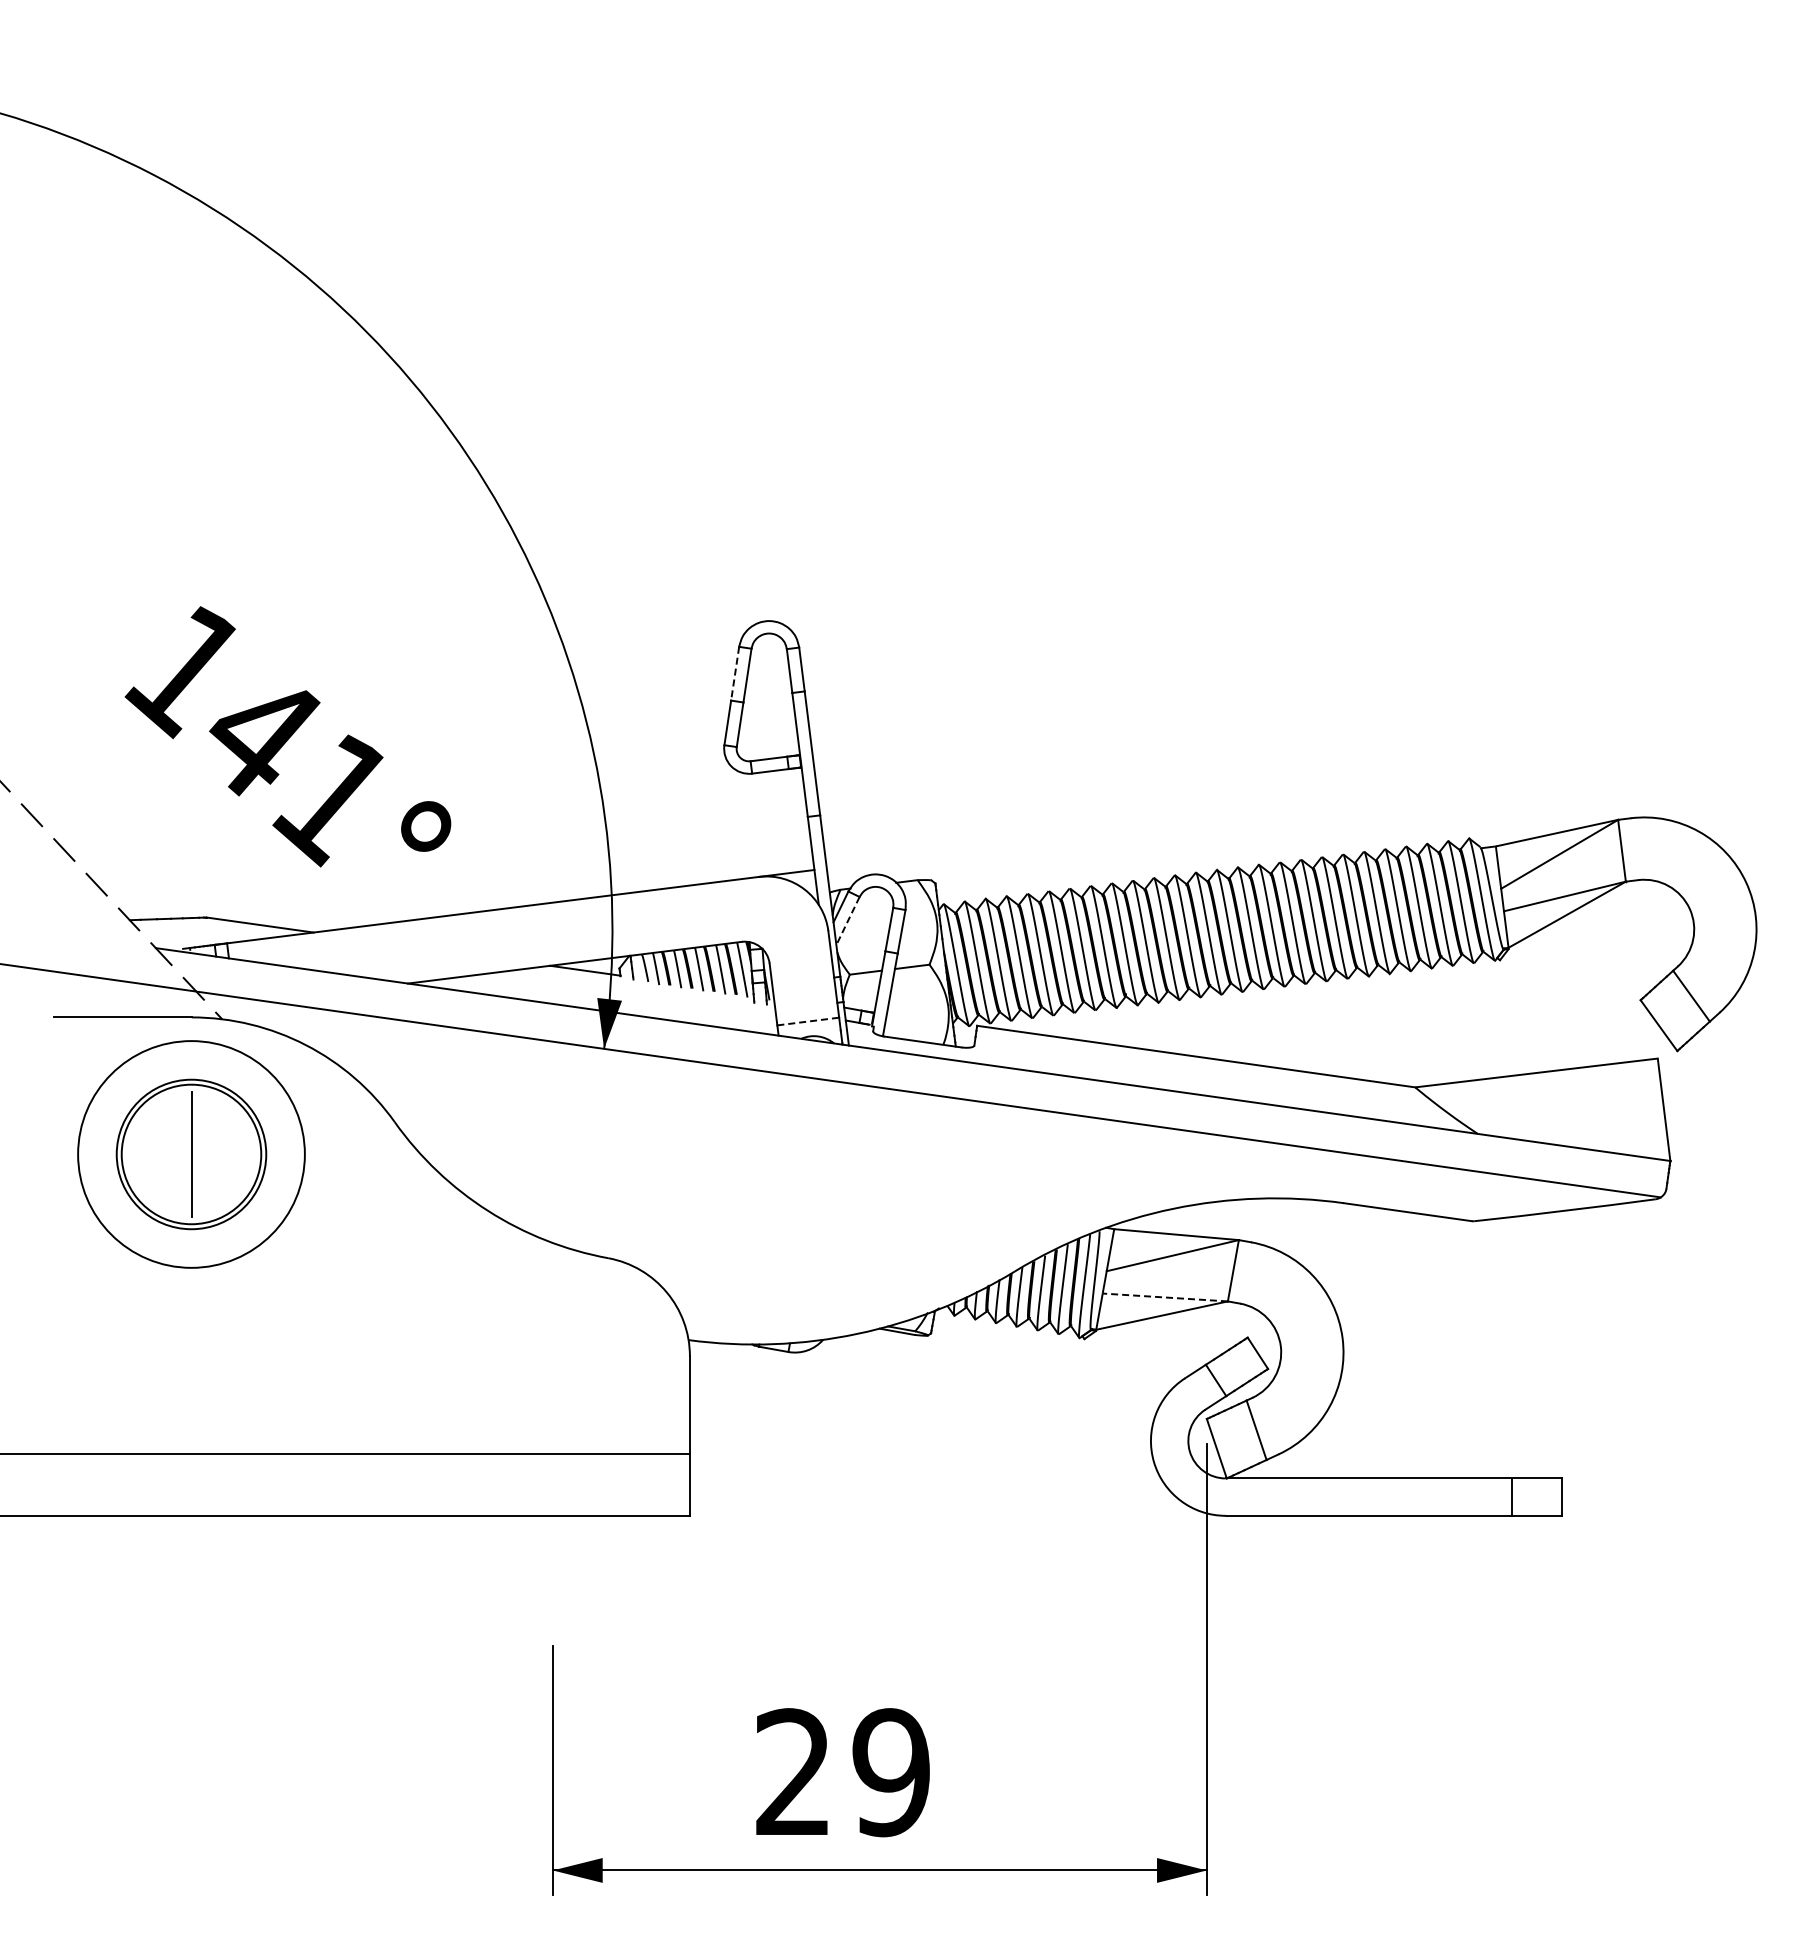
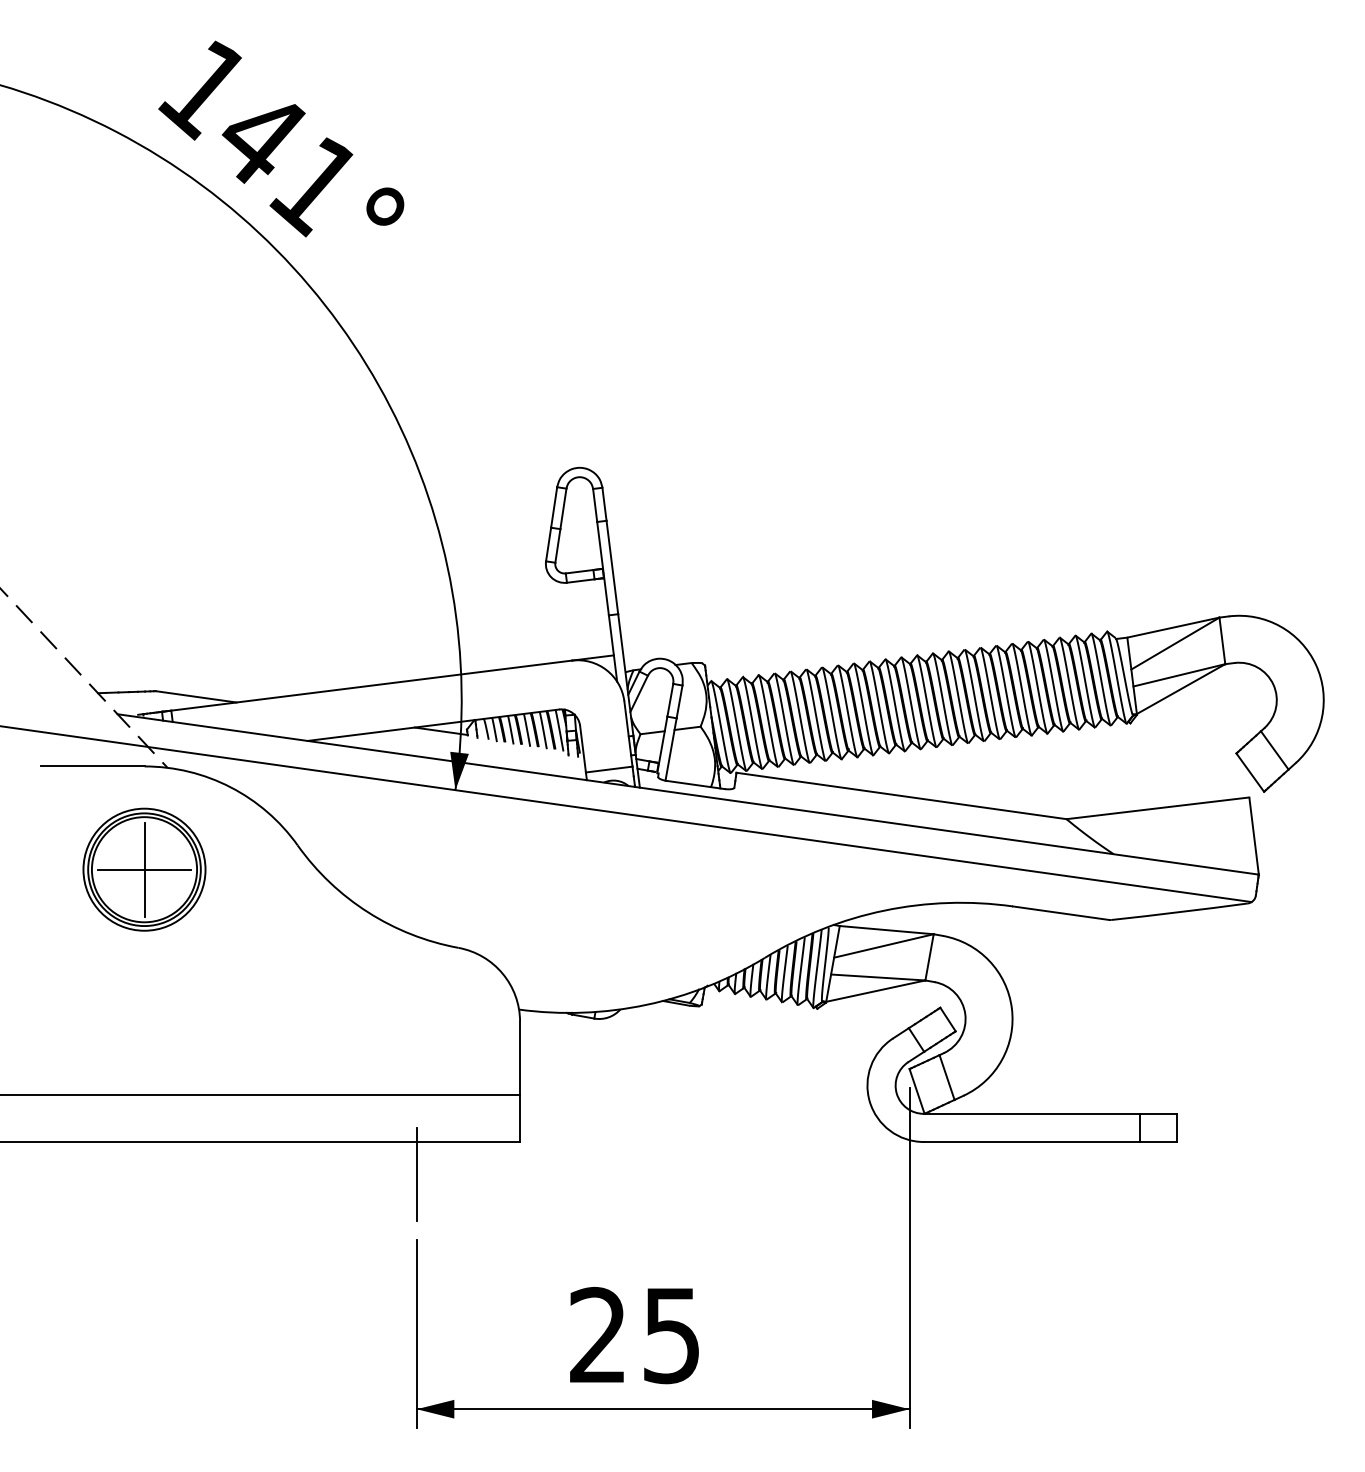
line: (735, 674) -> (554, 508), dashed -> solid
text: (287, 736) -> (280, 138), moved
line: (848, 921) -> (639, 694), dashed -> solid
line: (808, 1021) -> (609, 769), dashed -> solid
circle: (191, 1154) -> (144, 869), size x0.71
line: (191, 1154) -> (144, 869), added
line: (1165, 1297) -> (878, 977), dashed -> solid
line: (552, 1559) -> (416, 1174), added
text: (890, 1772) -> (671, 1335), 29 -> 25

